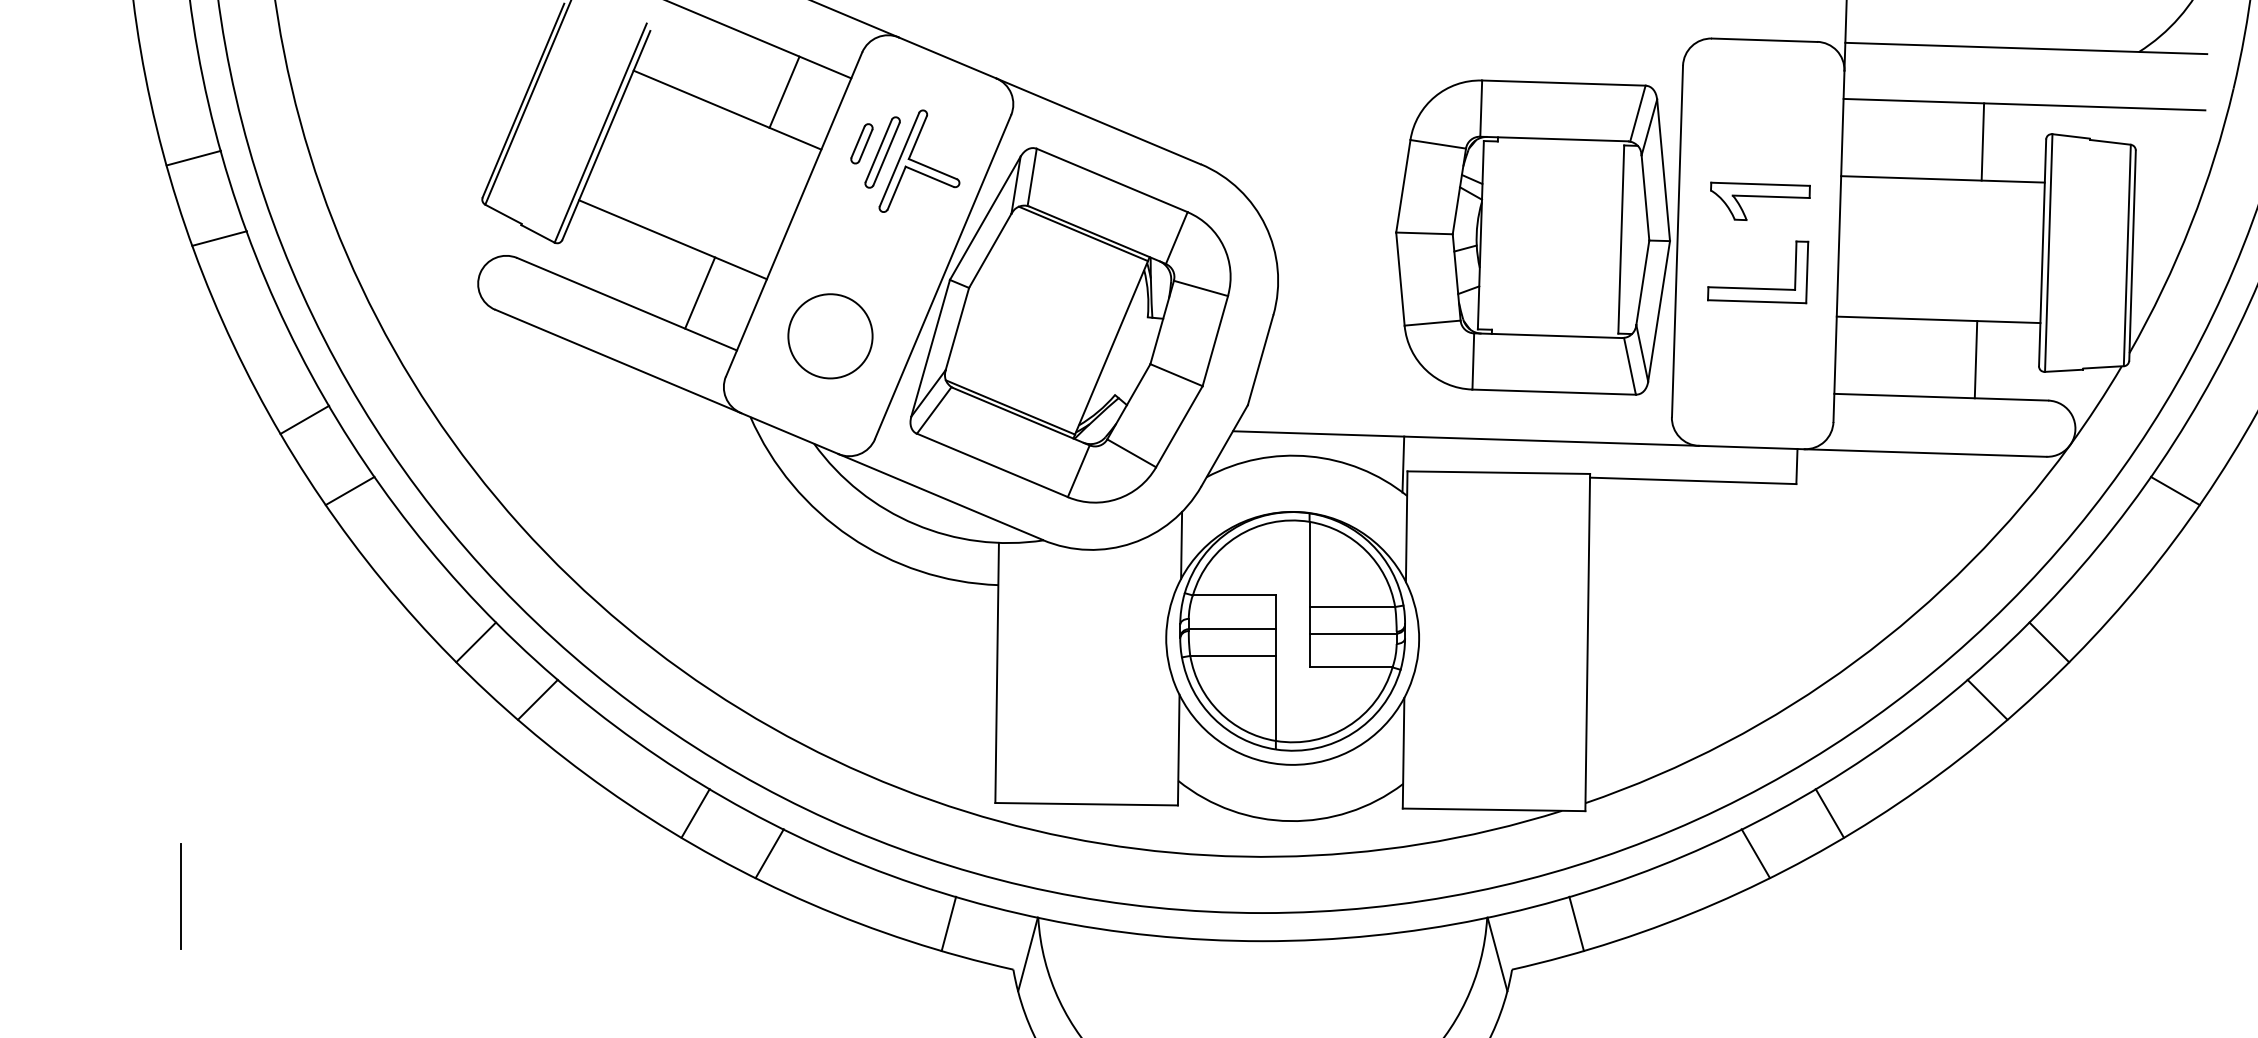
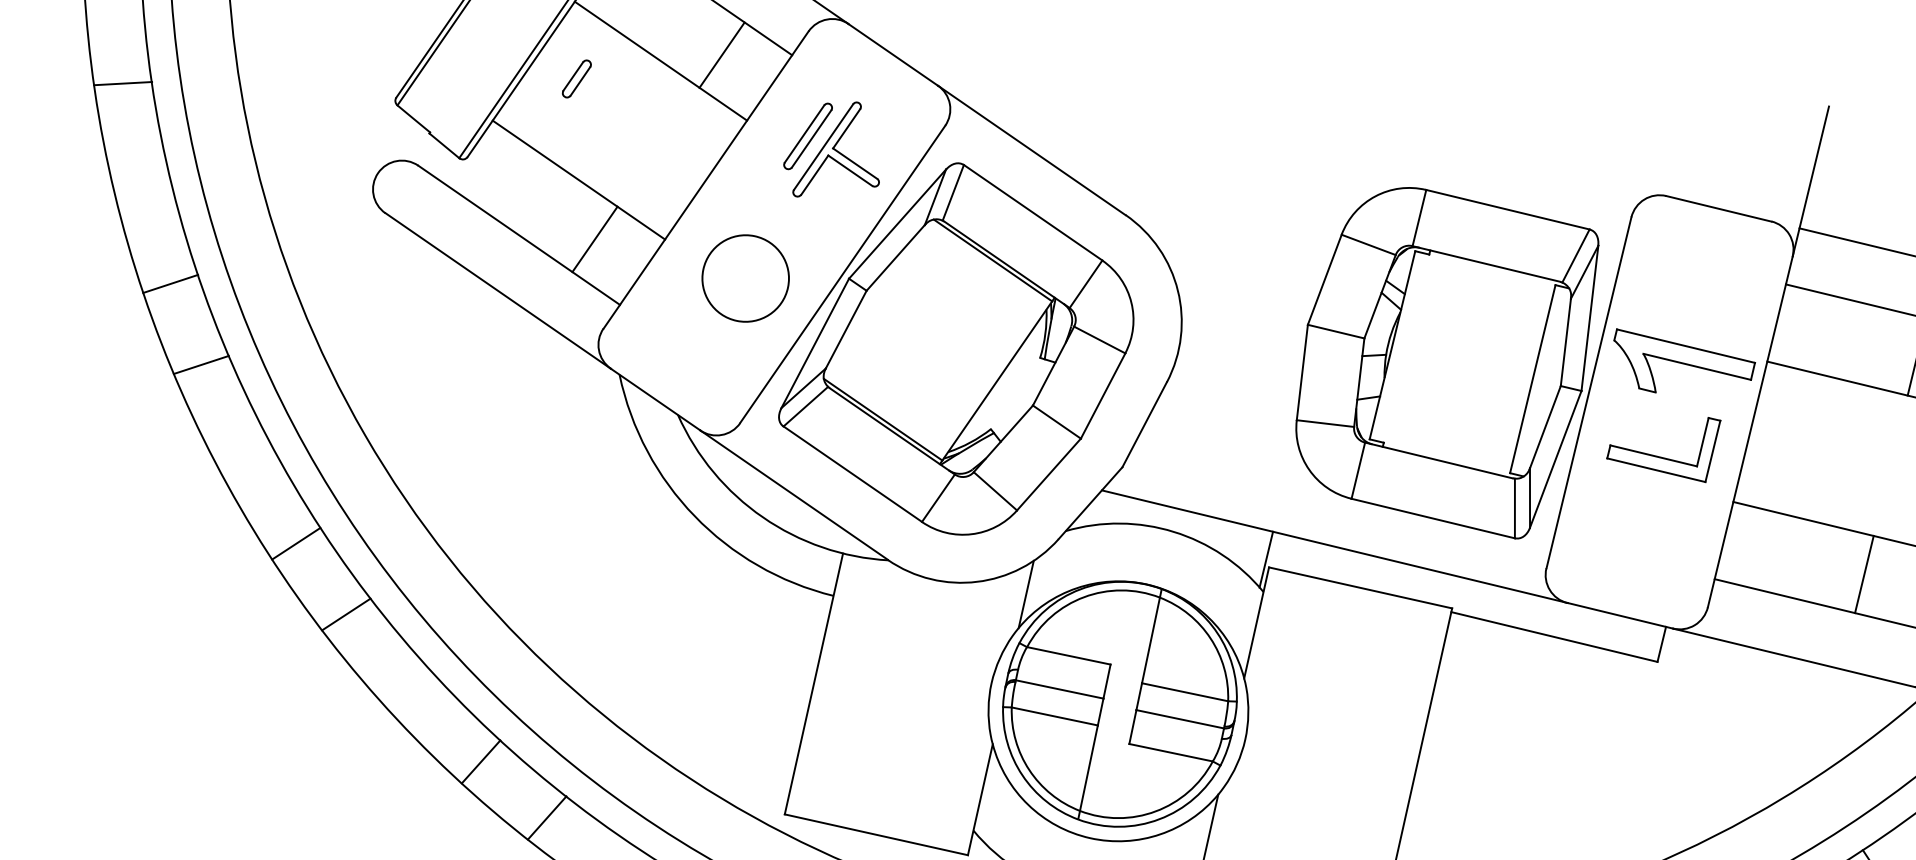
part: (861, 143) -> (576, 78), moved
part: (1760, 200) -> (1681, 369), size x1.4
circle: (830, 336) -> (745, 278), moved

